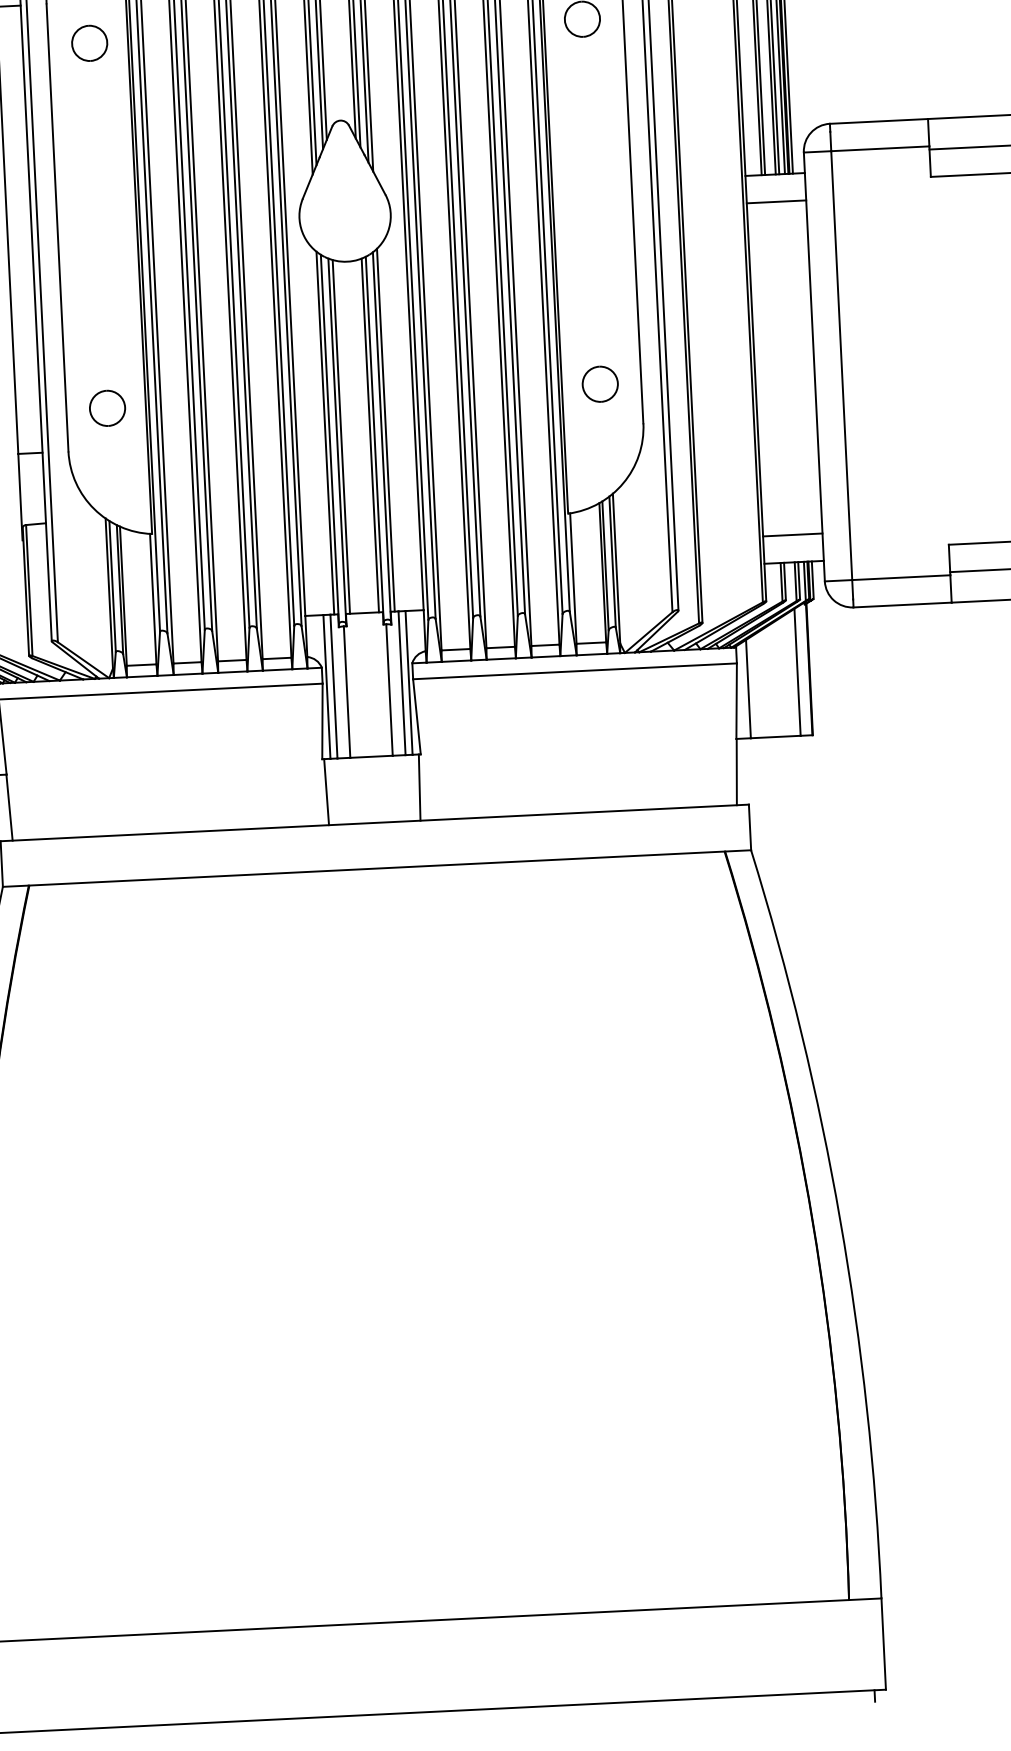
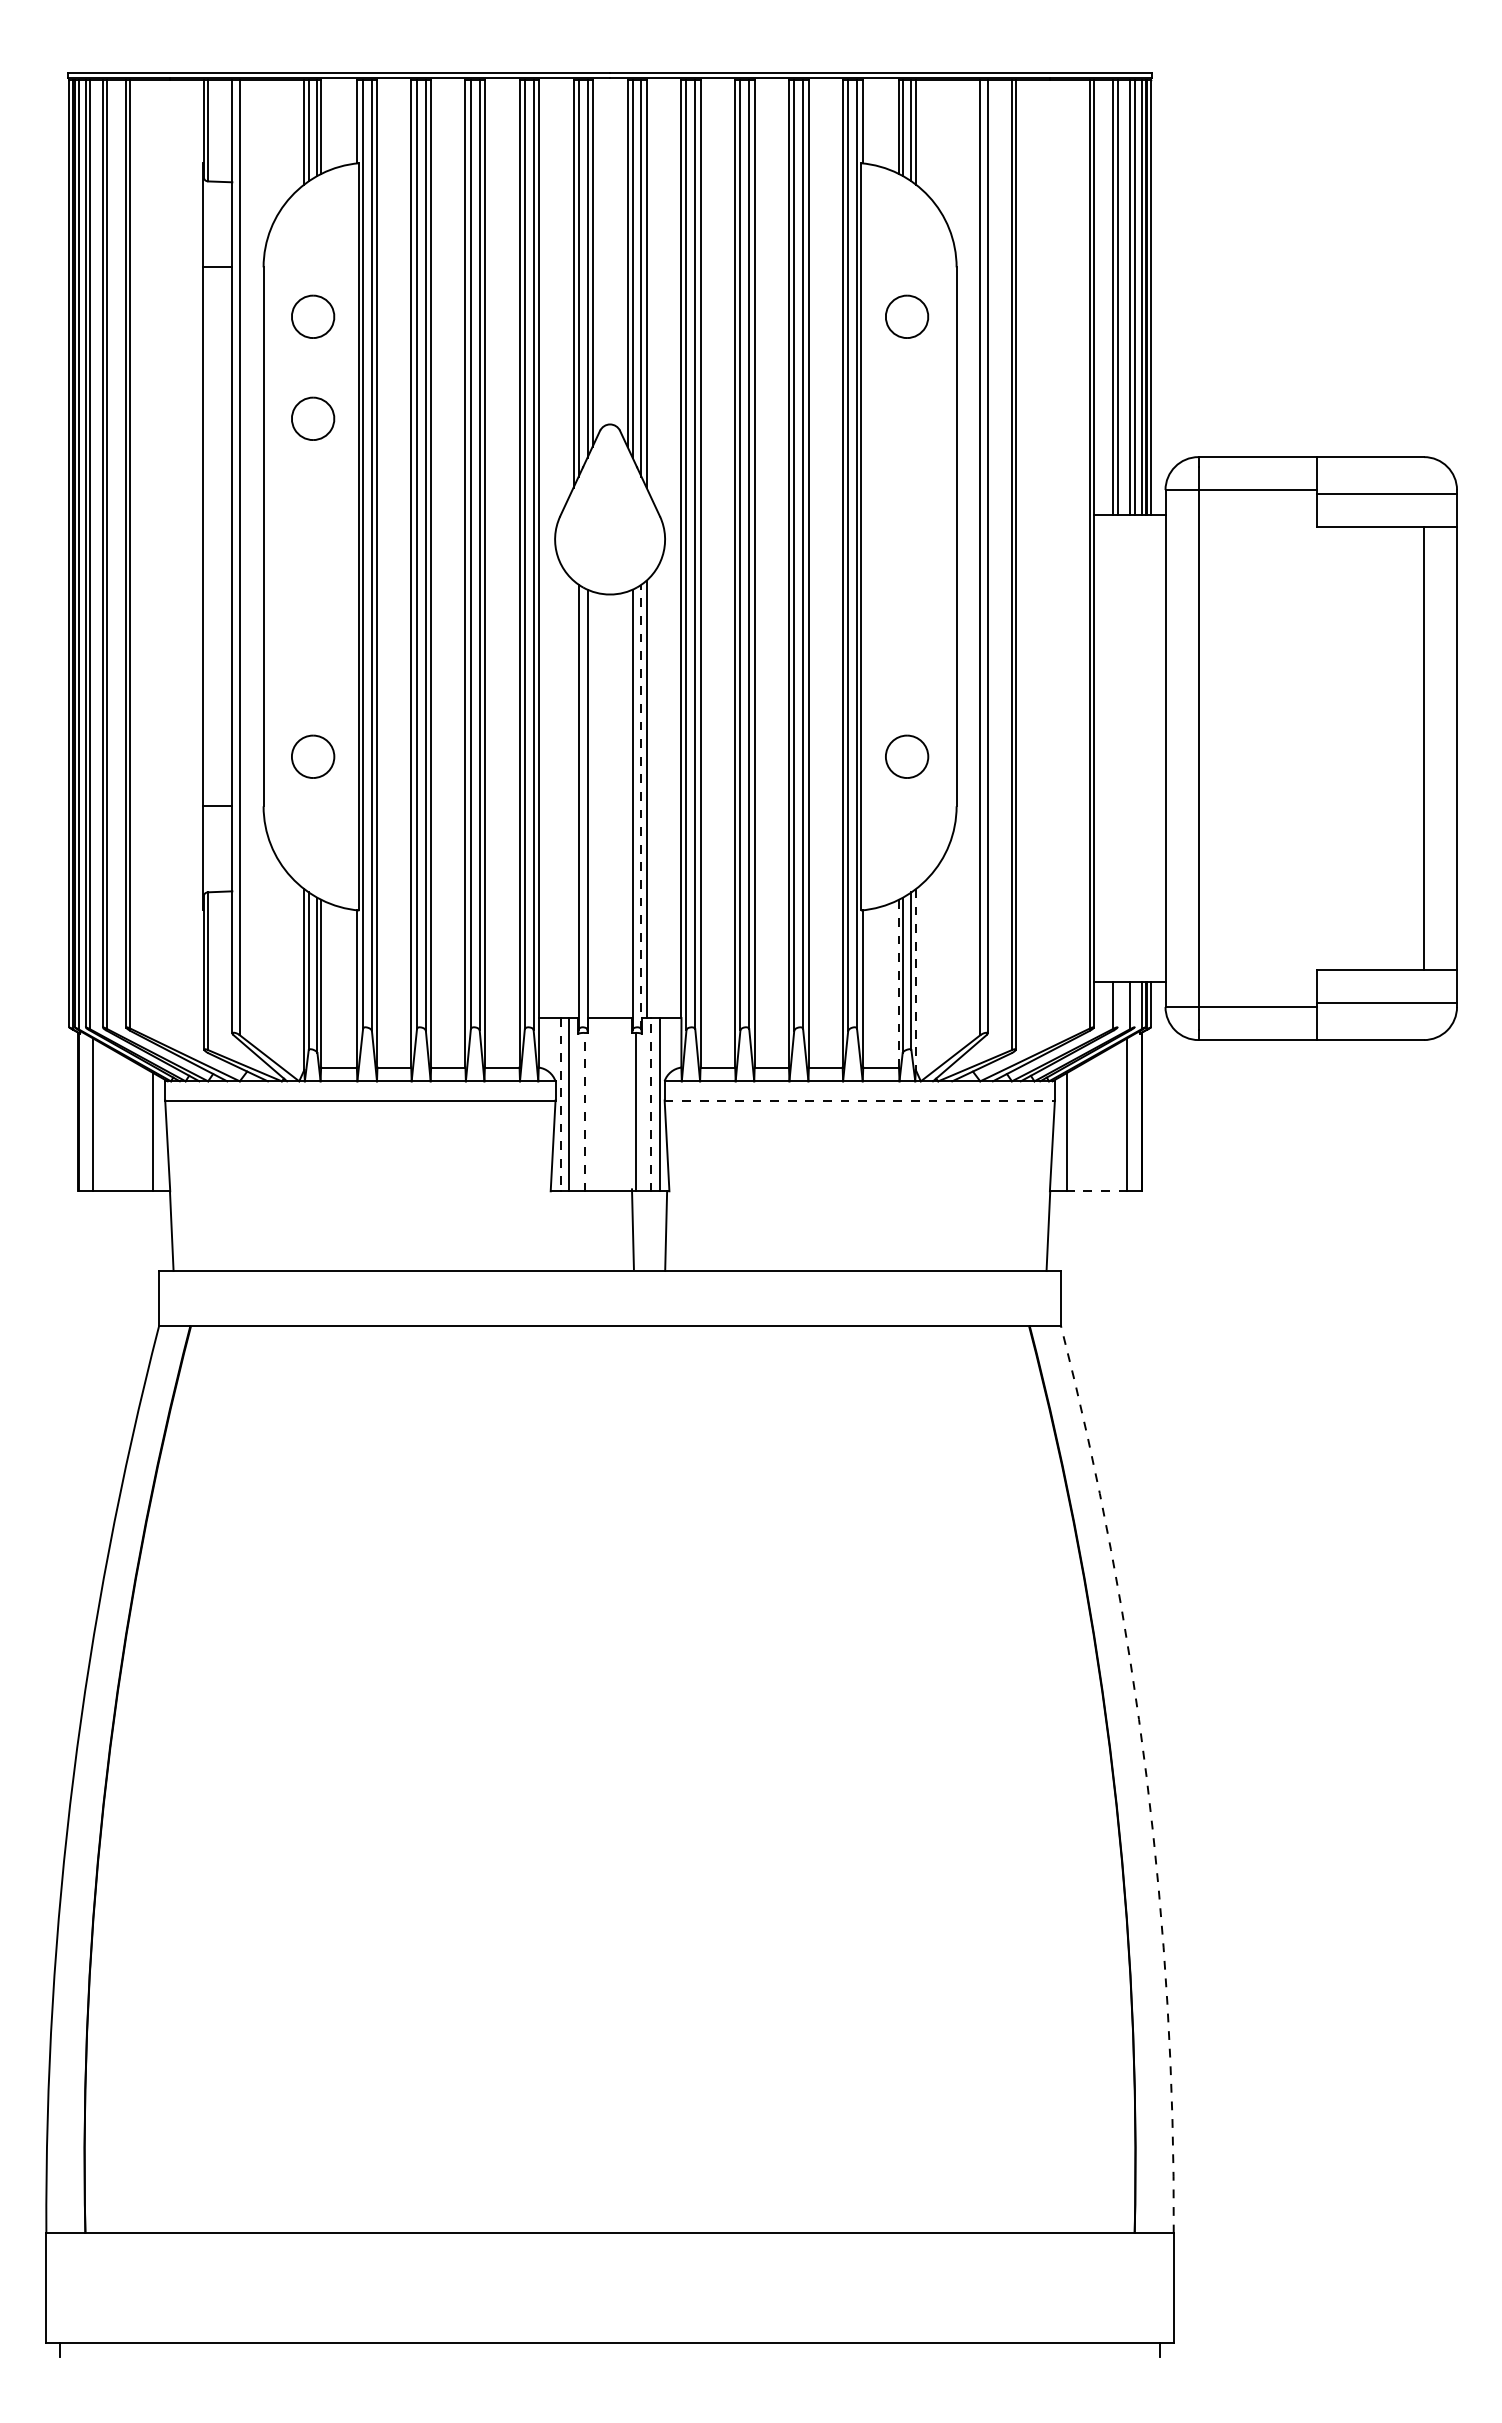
part: (94, 127) -> (313, 418), added
line: (776, 201) -> (1129, 547), removed
line: (325, 433) -> (573, 799), removed
line: (370, 435) -> (627, 804), removed
line: (341, 436) -> (592, 804), removed
line: (381, 436) -> (641, 806), solid -> dashed
line: (792, 535) -> (1129, 949), removed
line: (616, 569) -> (915, 980), solid -> dashed
line: (602, 572) -> (898, 983), solid -> dashed
line: (799, 580) -> (1134, 1004), removed
line: (784, 581) -> (1117, 1004), removed
line: (575, 671) -> (860, 1100), solid -> dashed
line: (402, 683) -> (651, 1104), solid -> dashed
line: (326, 686) -> (560, 1104), solid -> dashed
line: (347, 691) -> (584, 1111), solid -> dashed
line: (775, 737) -> (1096, 1191), solid -> dashed
line: (326, 792) -> (632, 1229), moved
arc: (840, 1220) -> (1146, 1776), solid -> dashed

